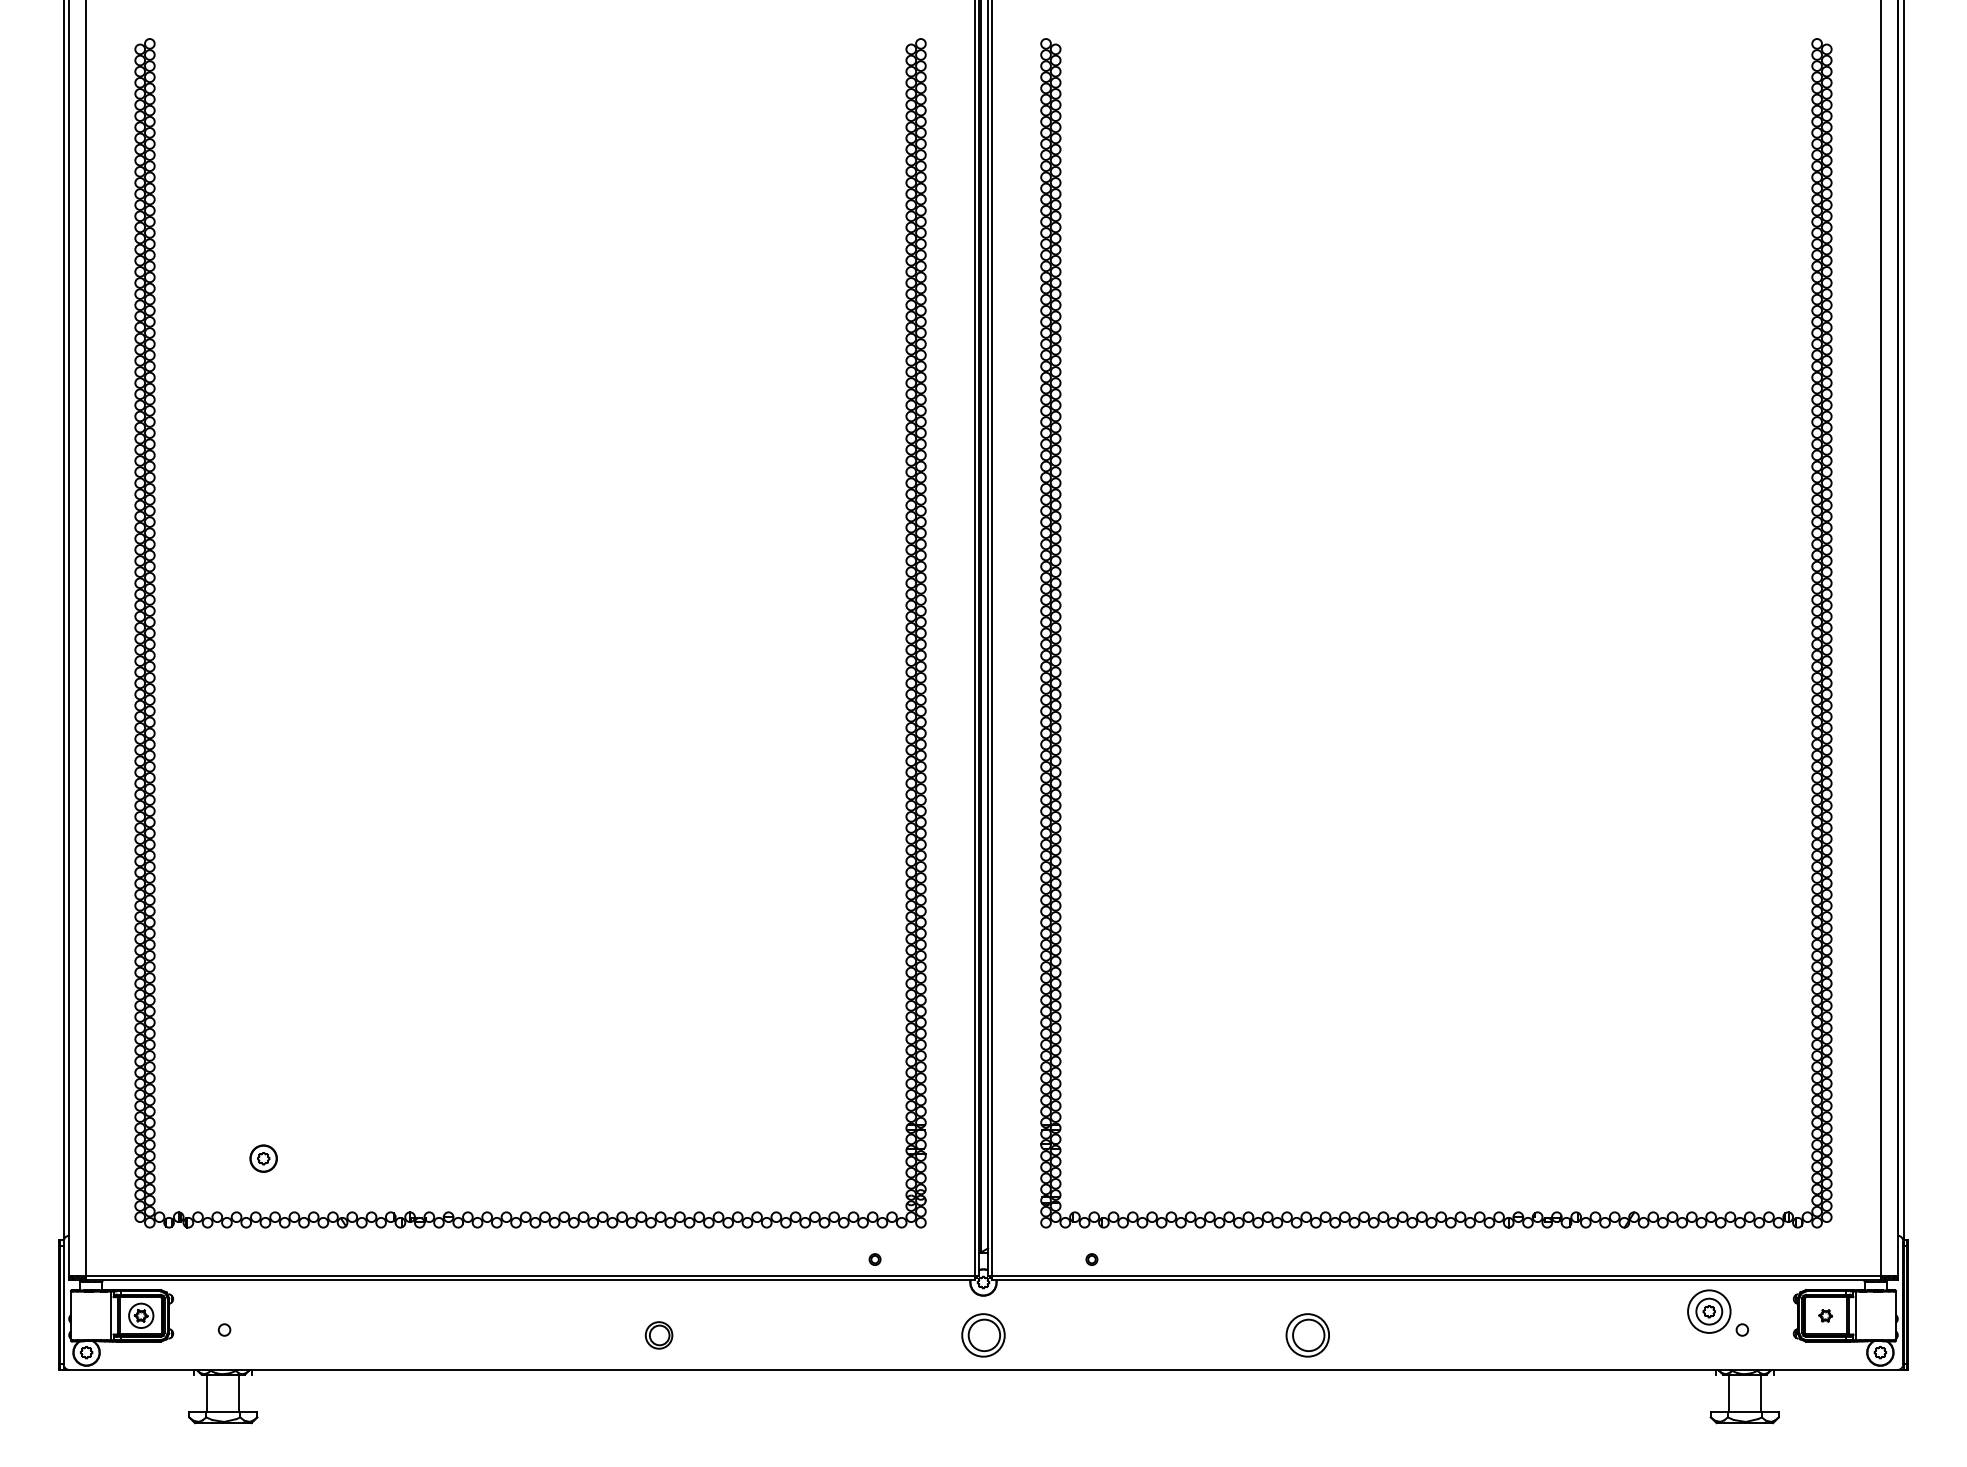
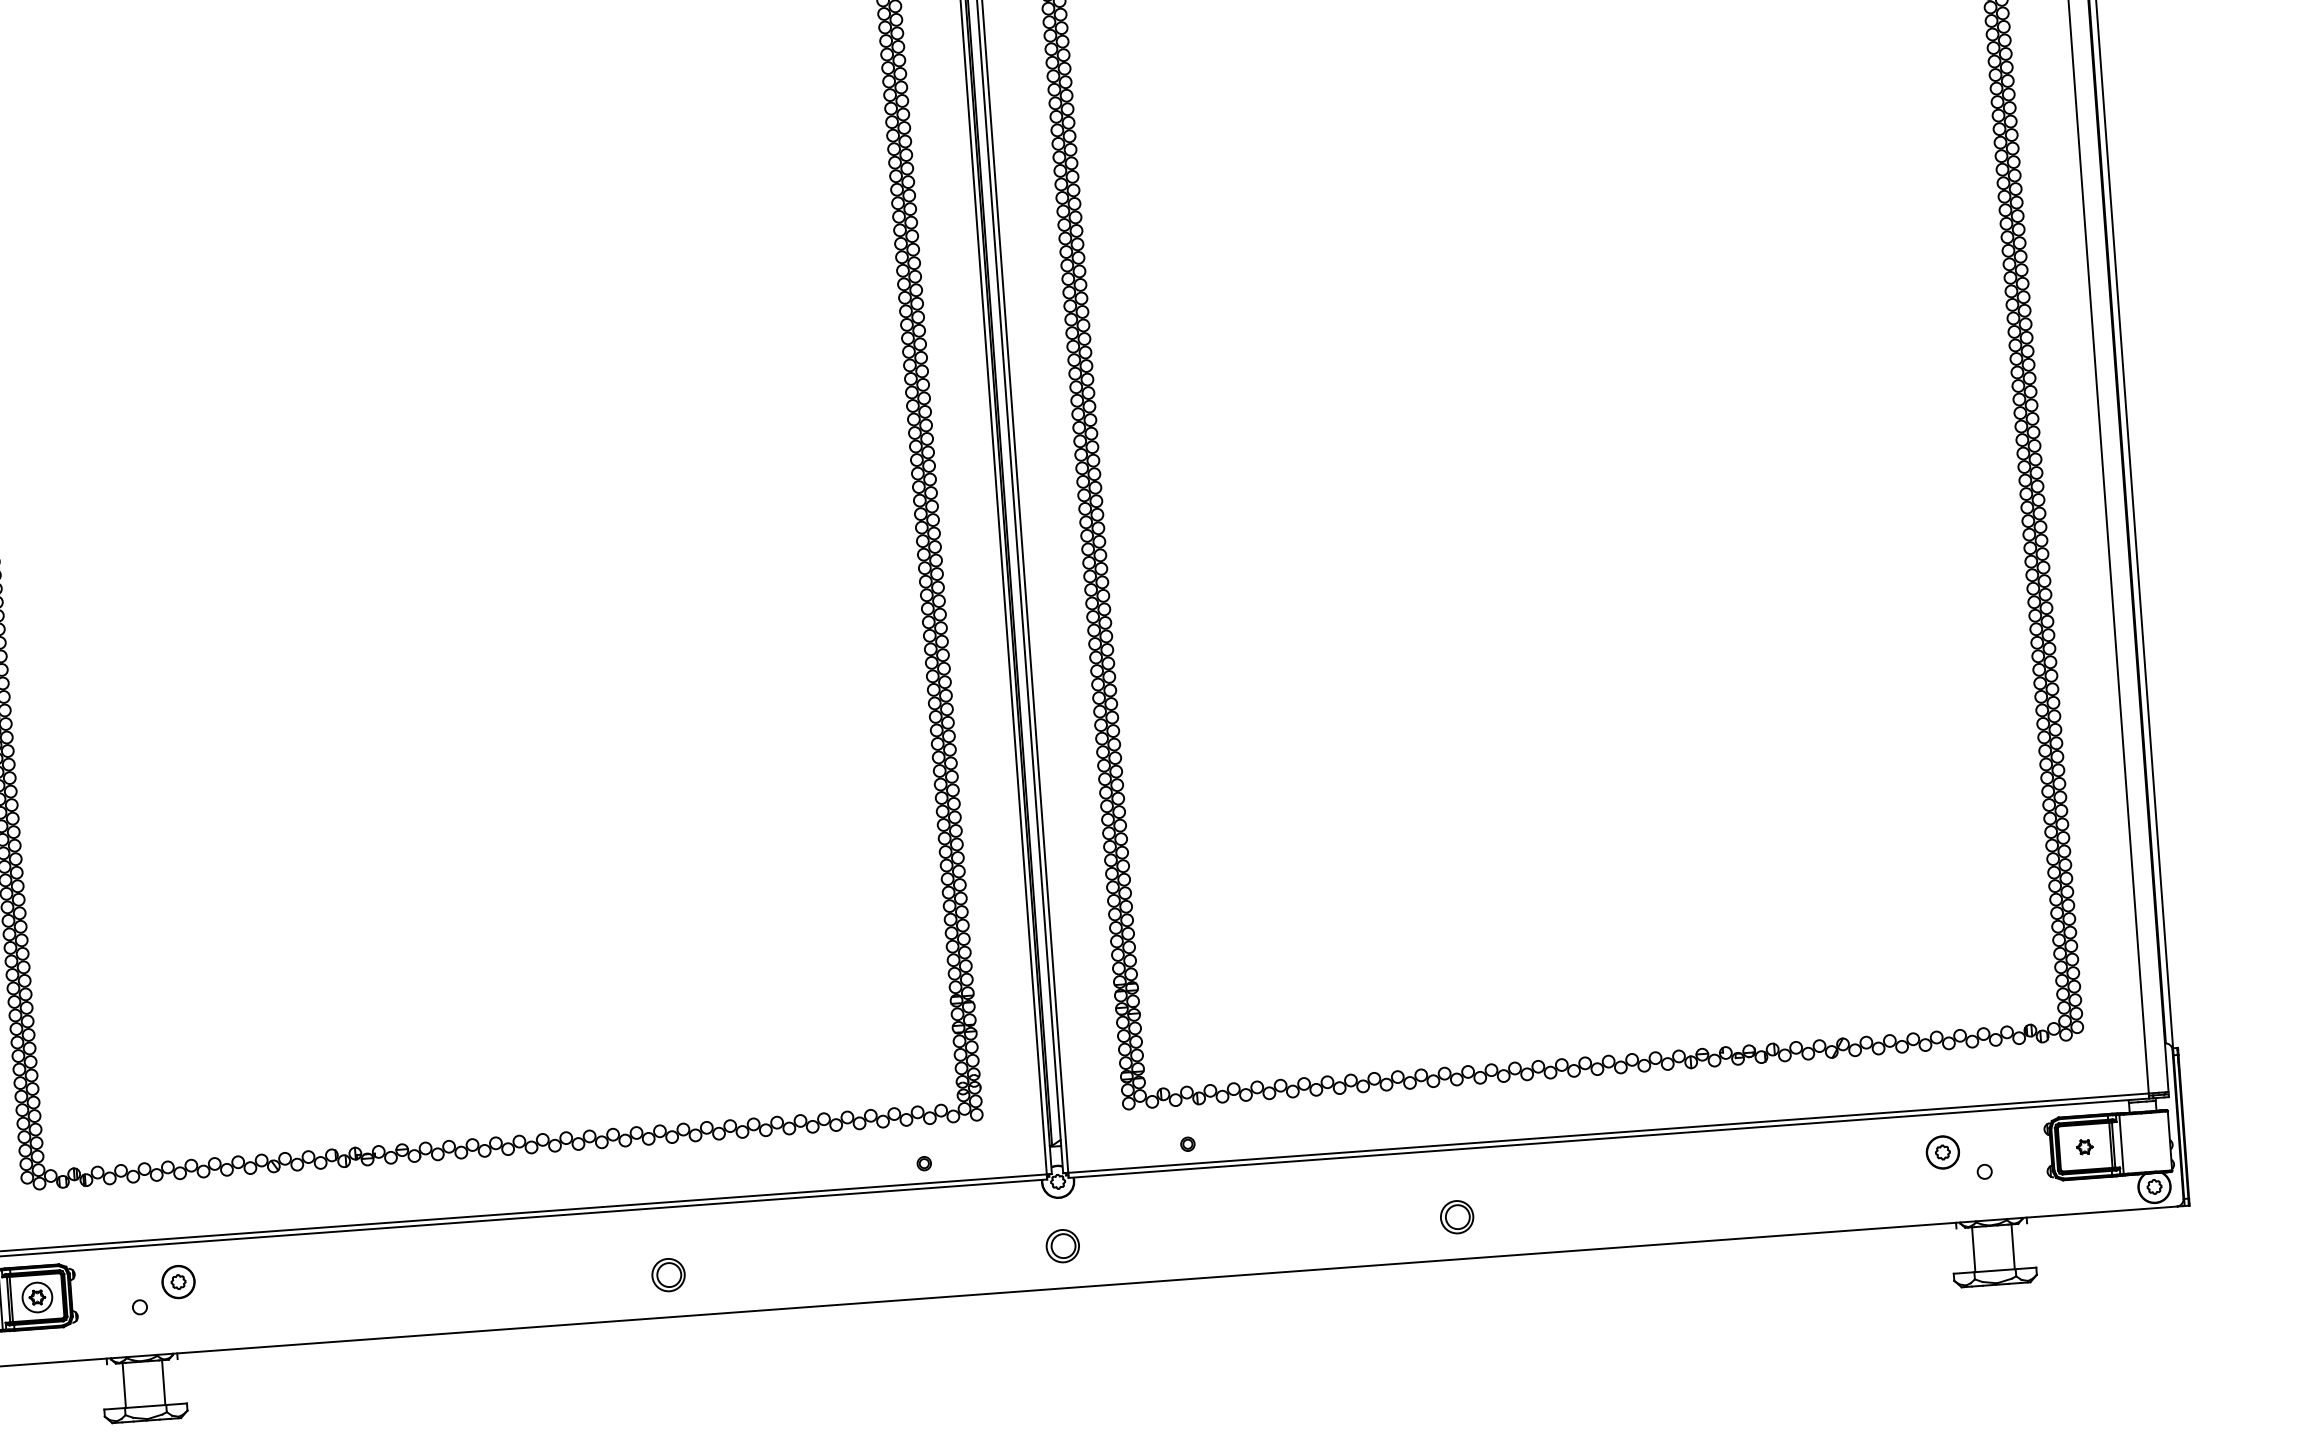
part: (263, 1158) -> (178, 1281), moved
circle: (1709, 1311) -> (1943, 1152), size x0.62
part: (983, 1335) -> (1062, 1246), size x0.62
part: (1307, 1335) -> (1456, 1217), size x0.62

